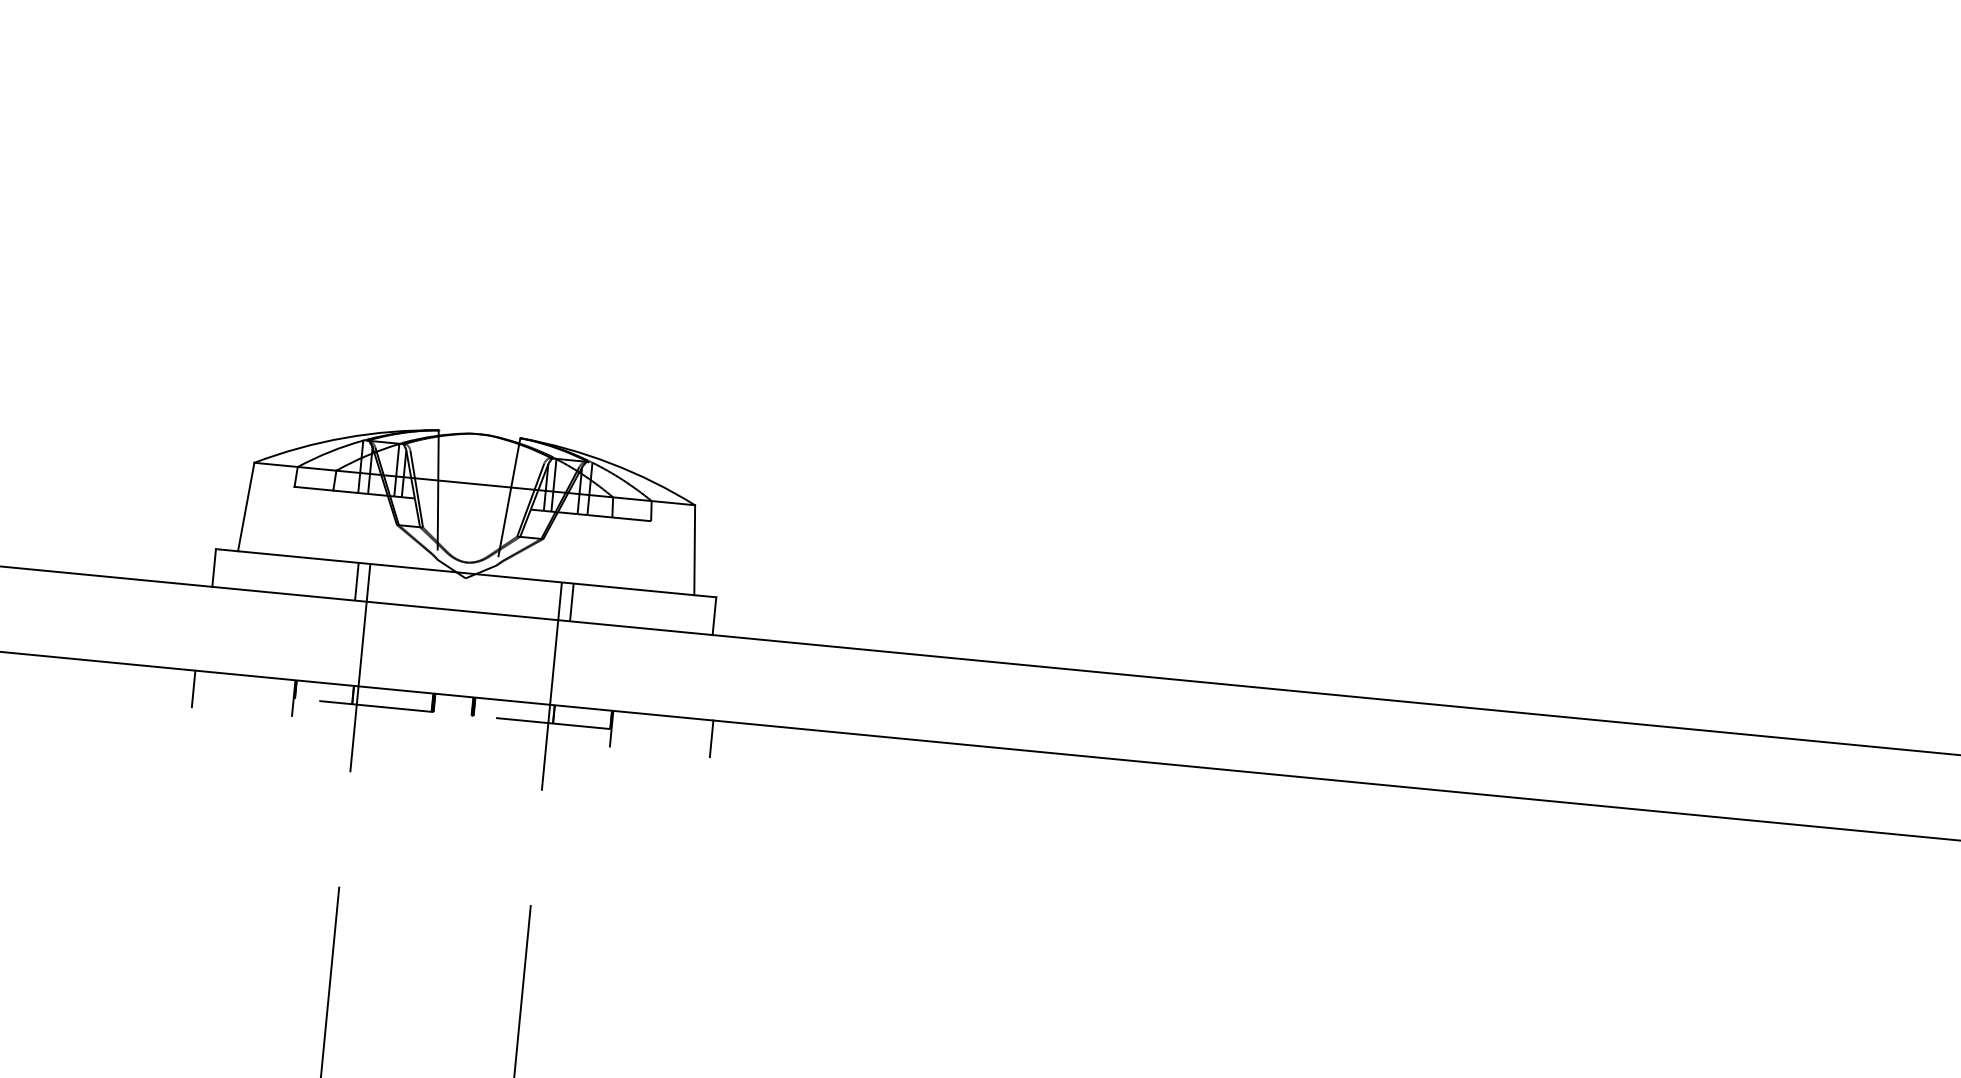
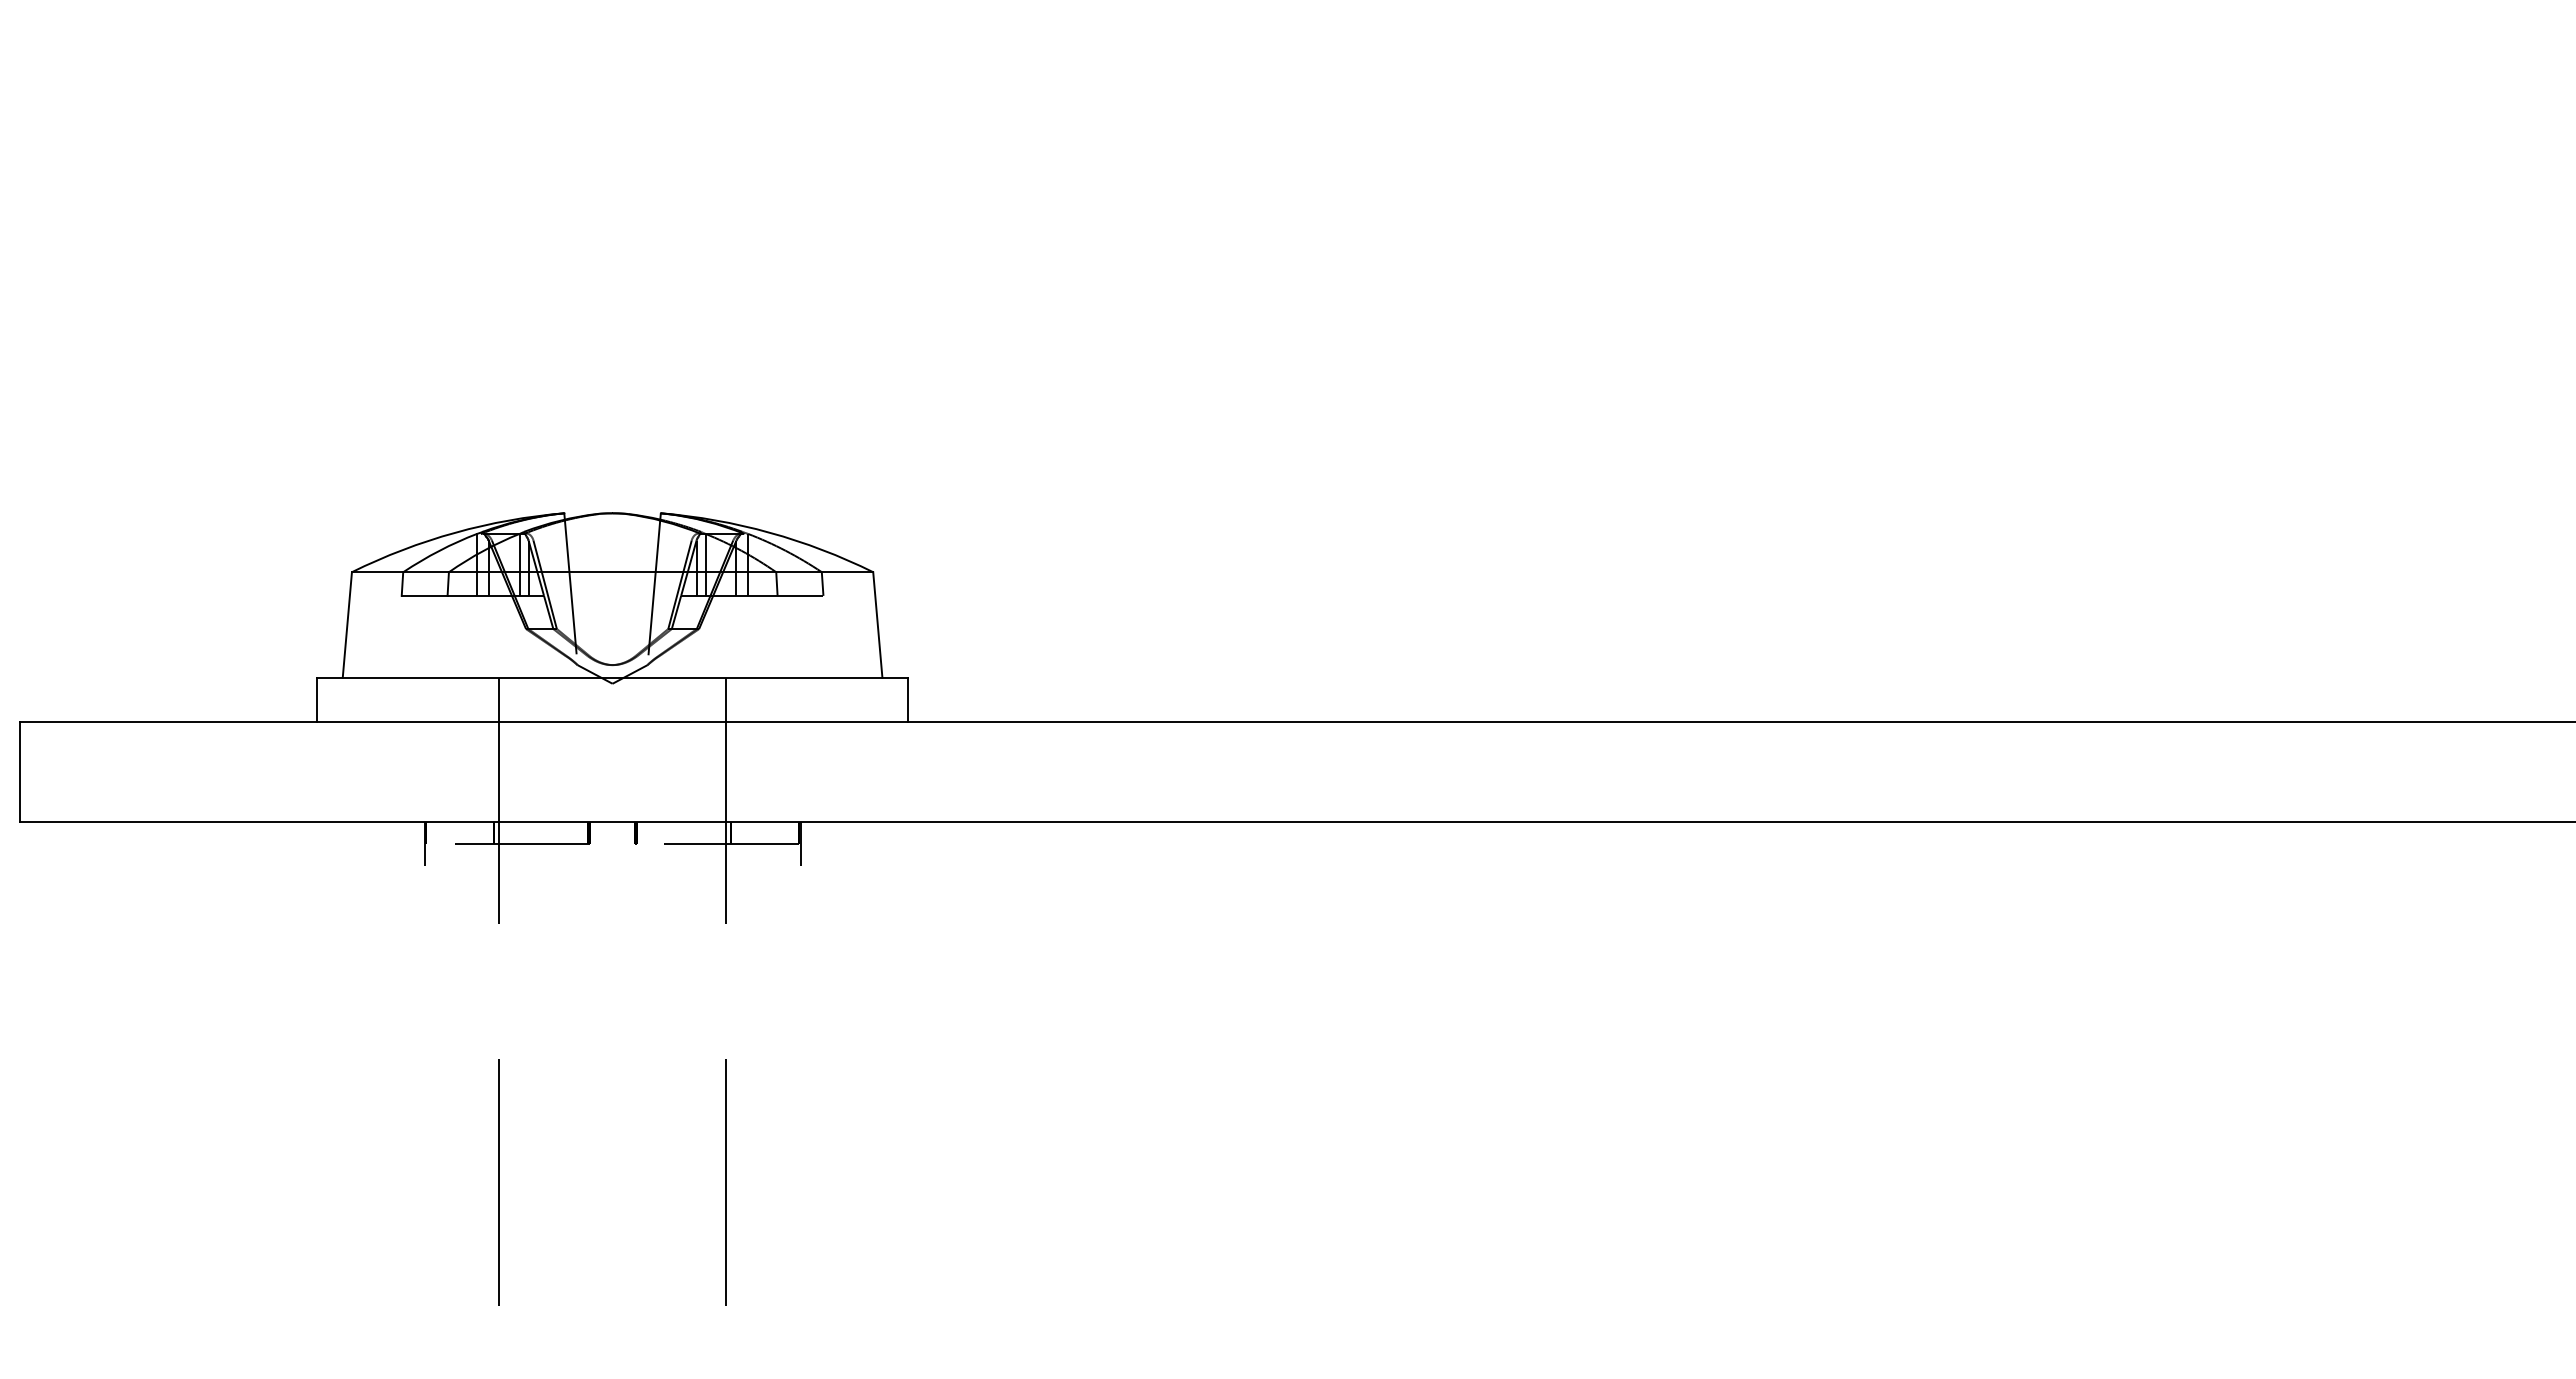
line: (356, 581) -> (485, 699), removed
line: (571, 602) -> (739, 699), removed
line: (193, 688) -> (306, 843), removed
line: (711, 738) -> (918, 843), removed

